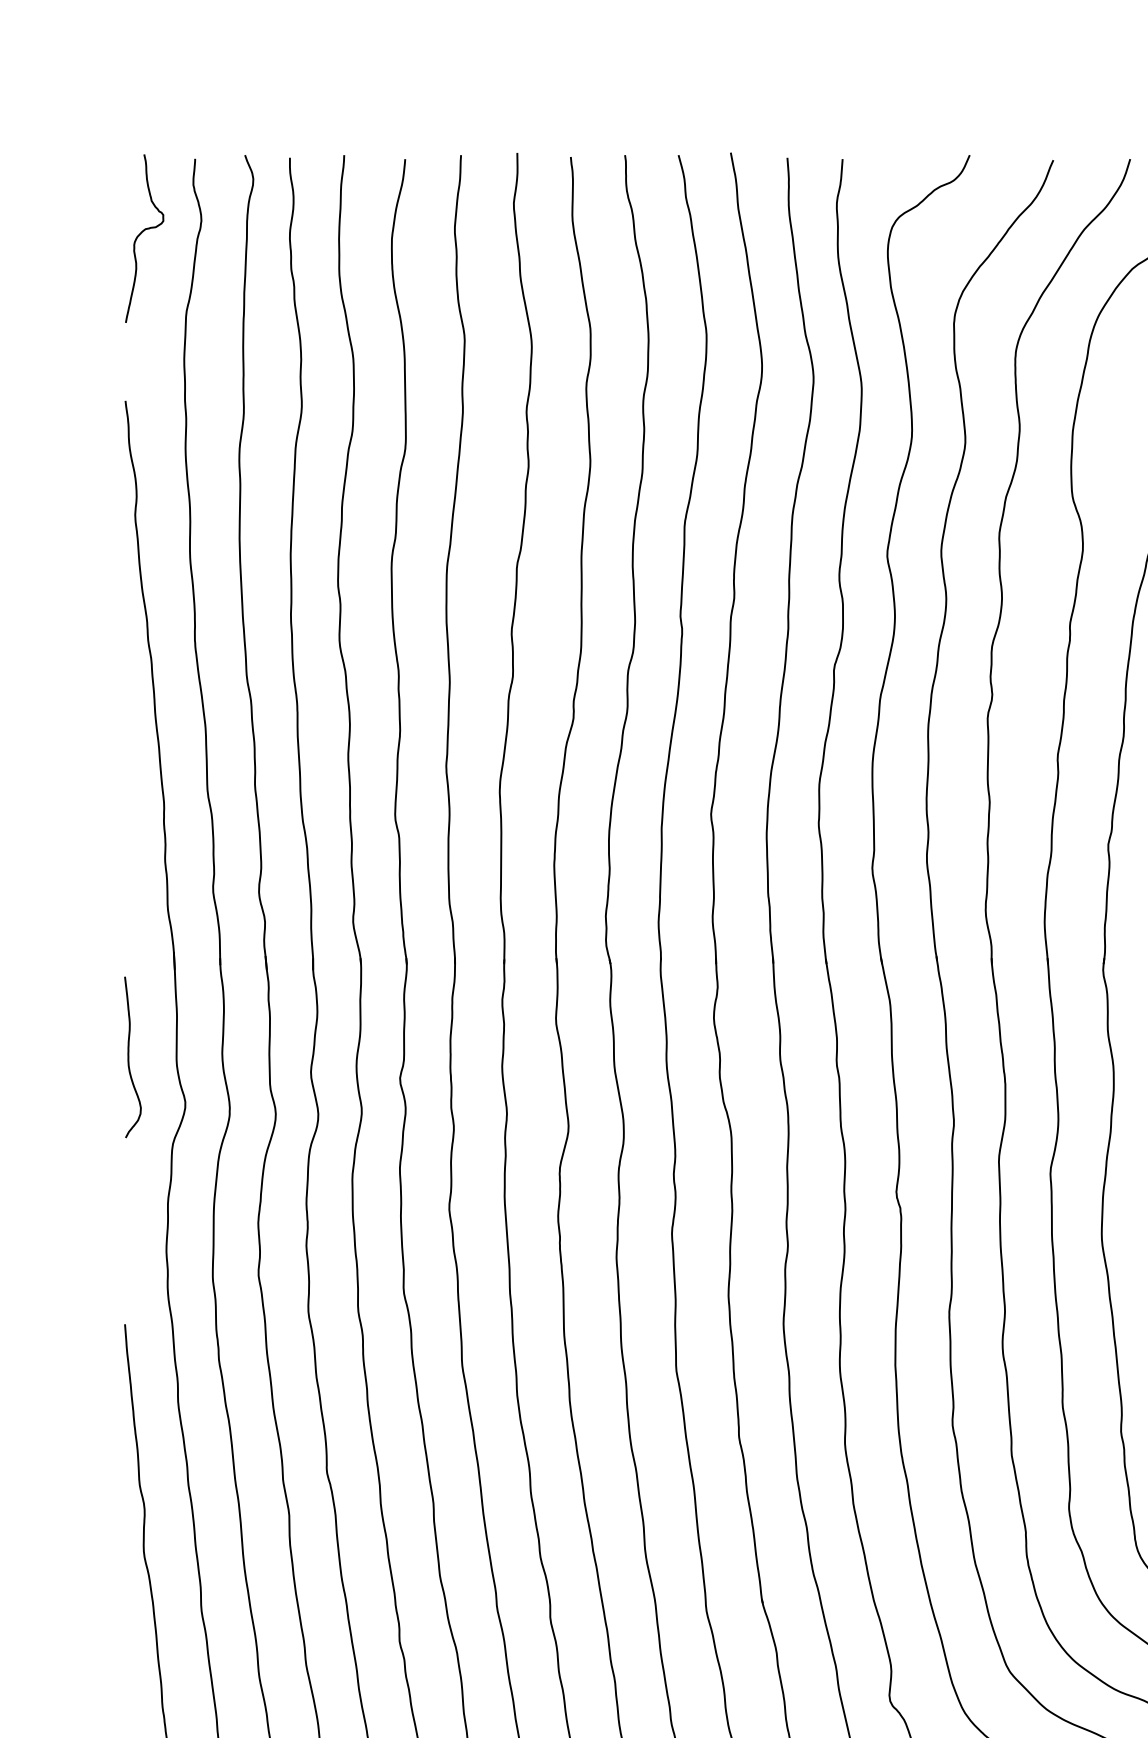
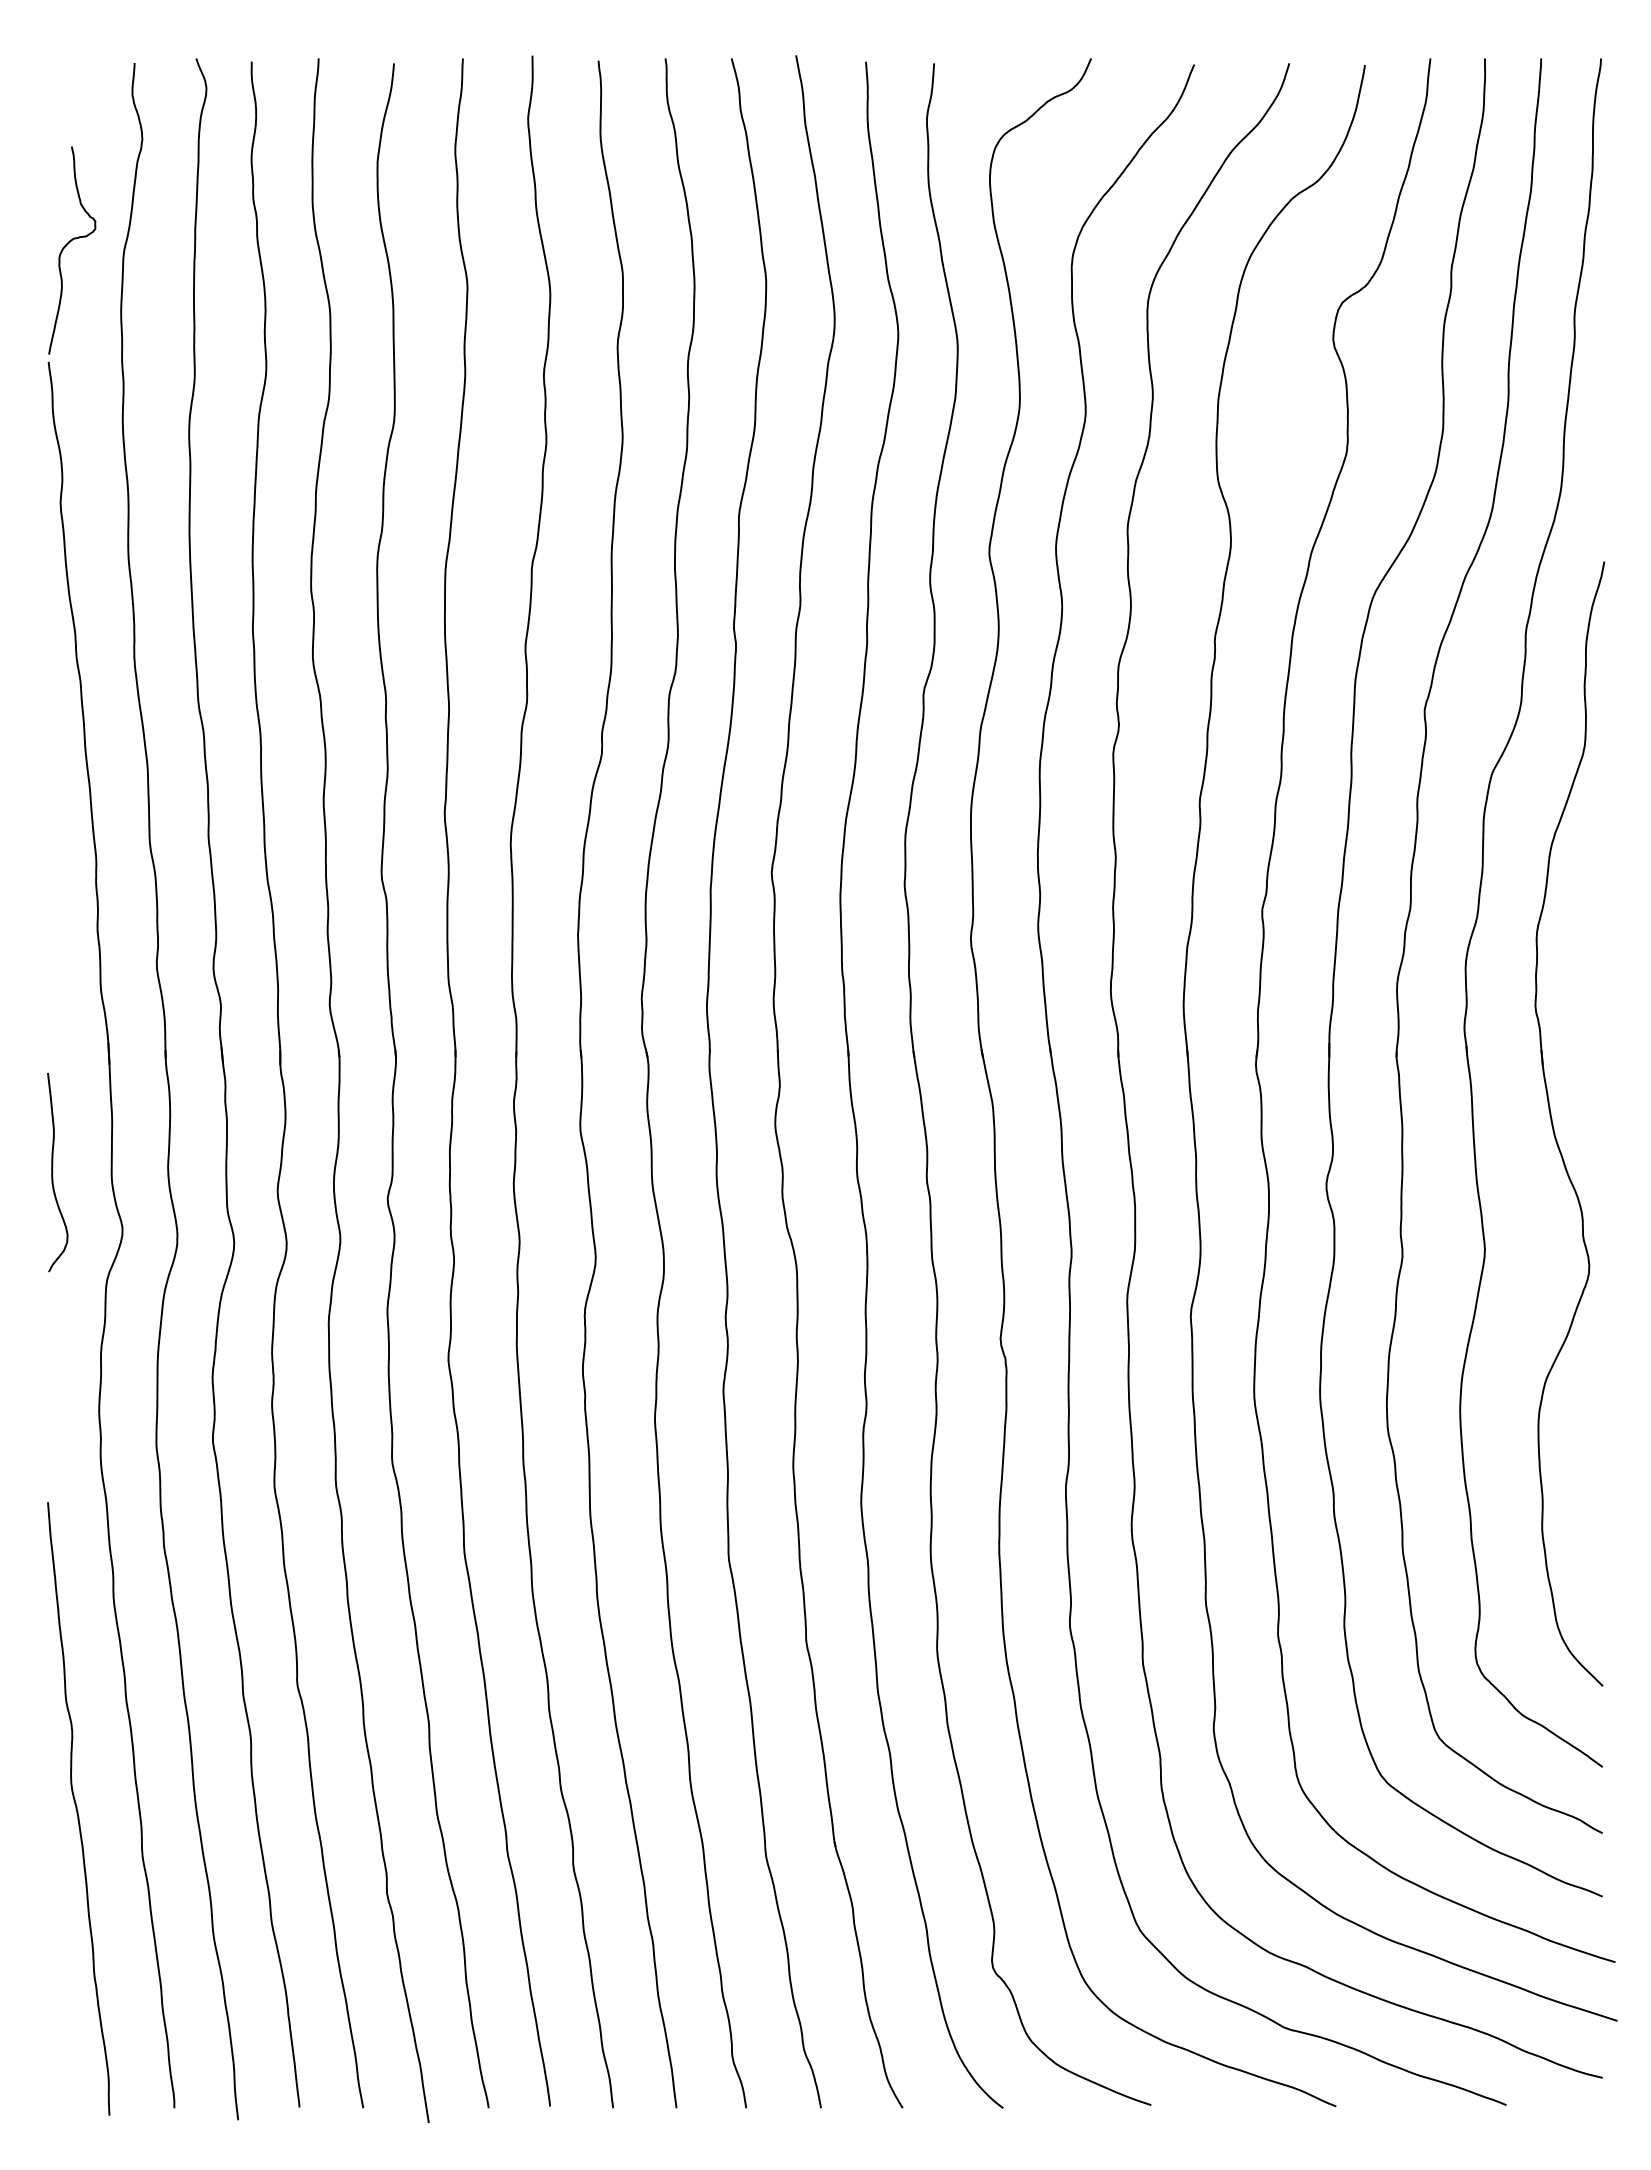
curve: (140, 234) -> (67, 245), moved

